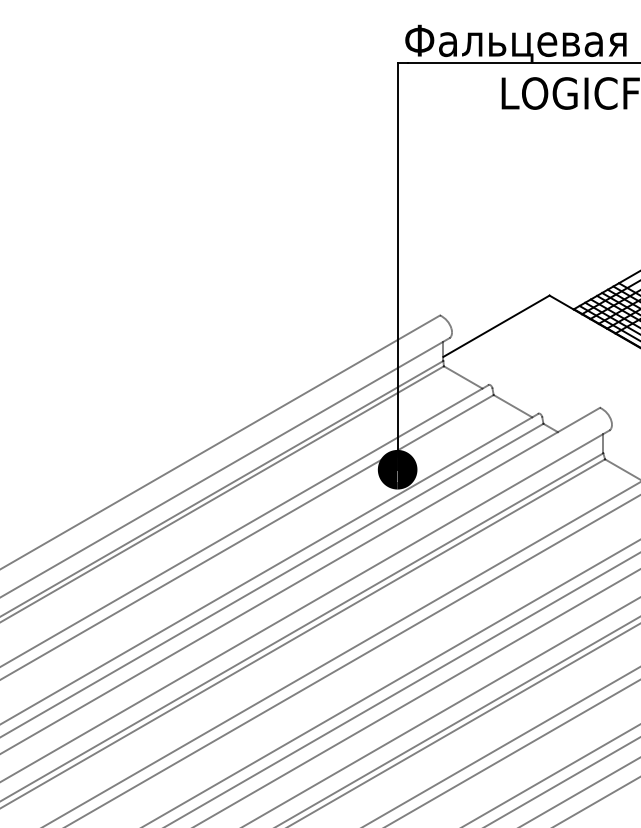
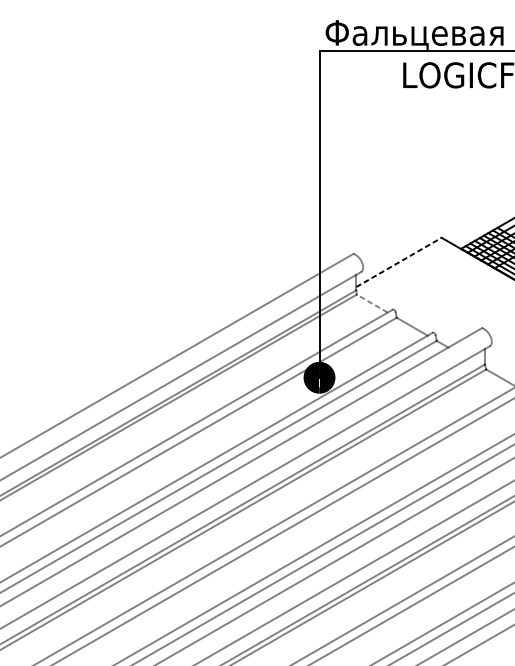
line: (496, 326) -> (398, 262), solid -> dashed
line: (462, 377) -> (371, 303), solid -> dashed

